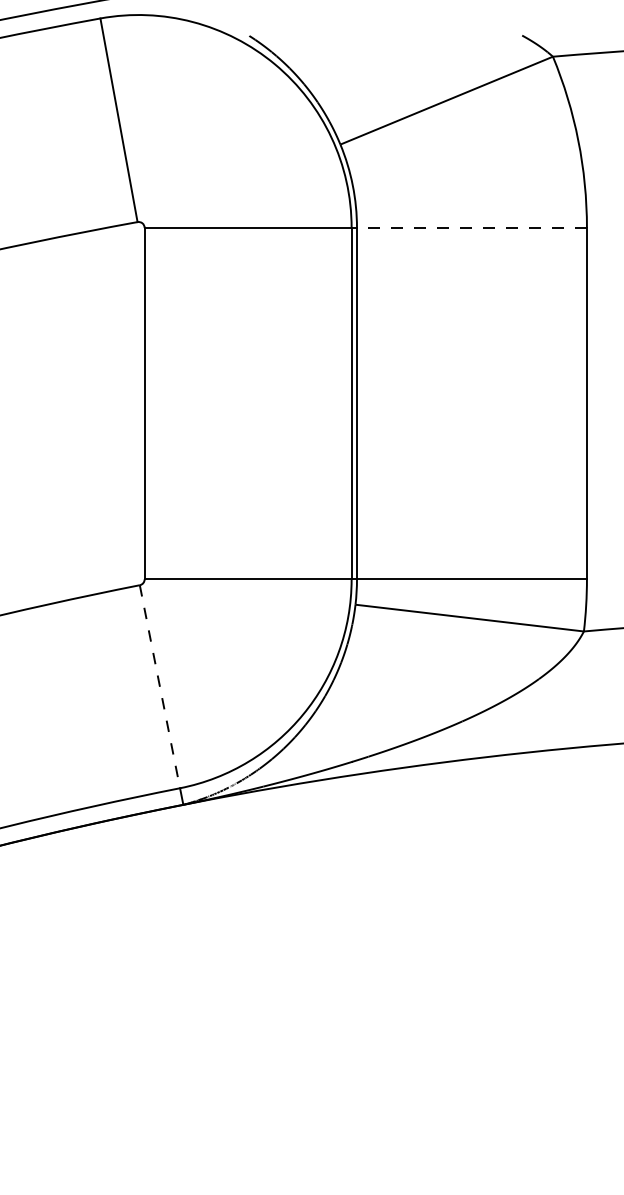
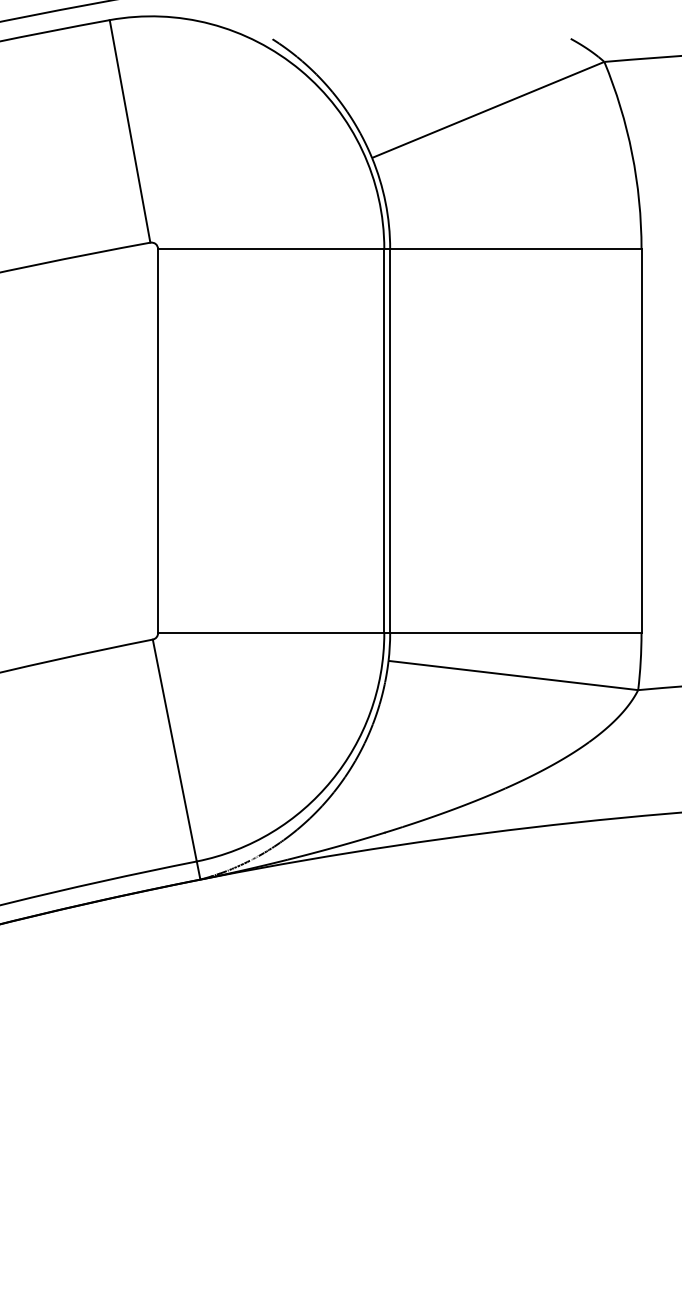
line: (471, 228) -> (515, 249), dashed -> solid
line: (160, 687) -> (175, 751), dashed -> solid

